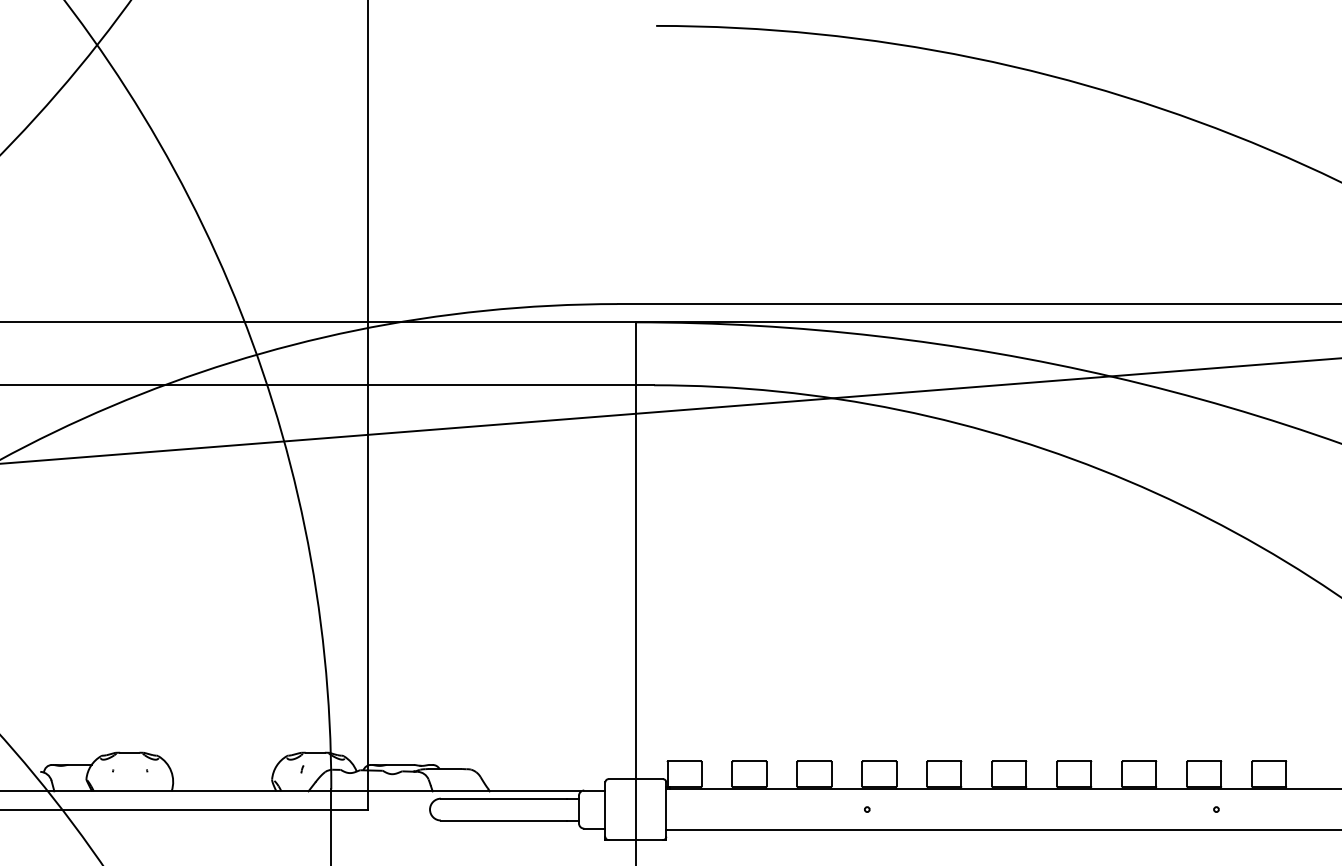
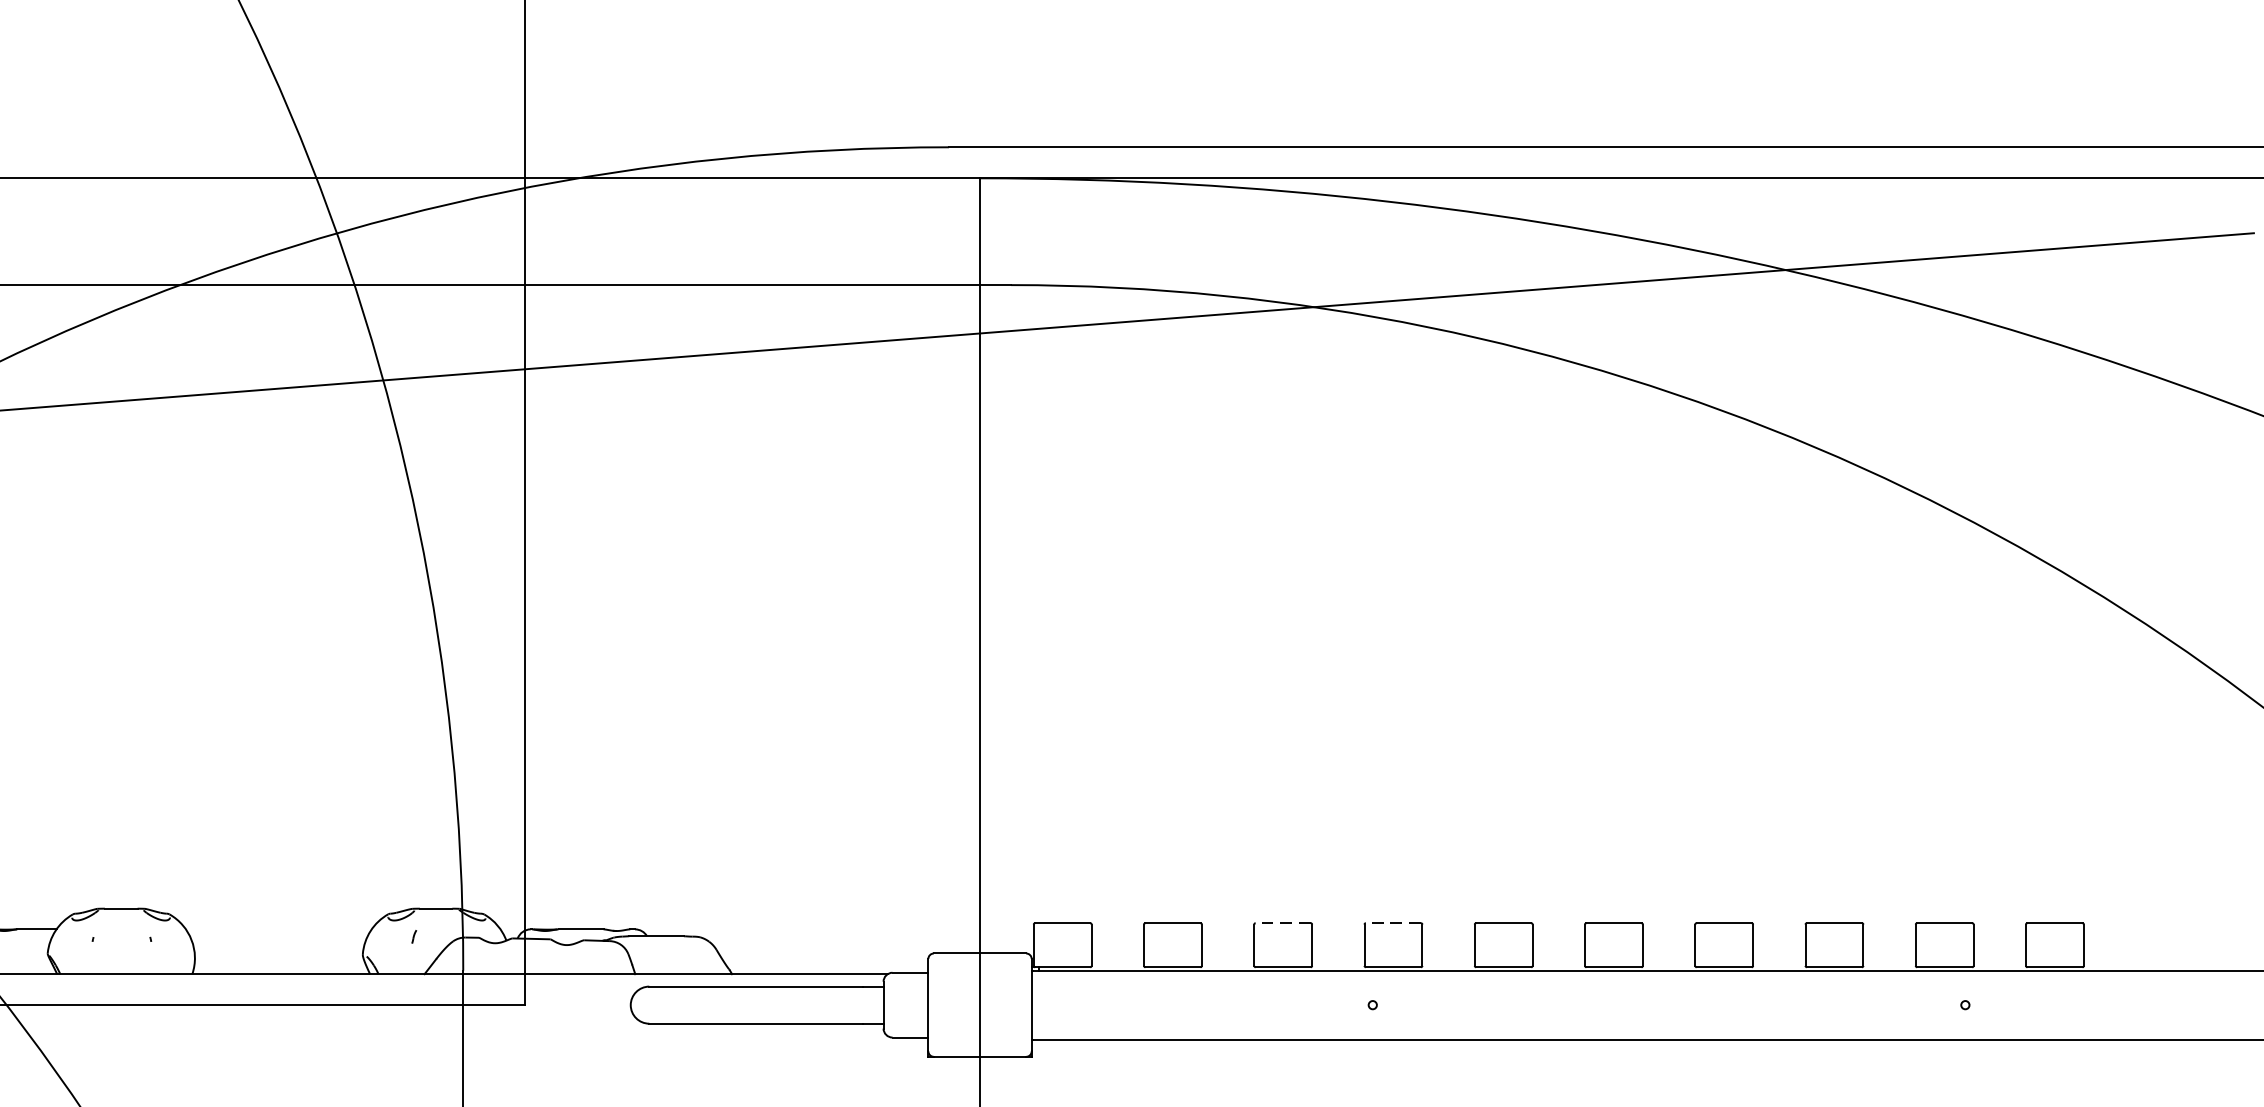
line: (814, 761) -> (1283, 923), solid -> dashed
line: (878, 761) -> (1391, 923), solid -> dashed

